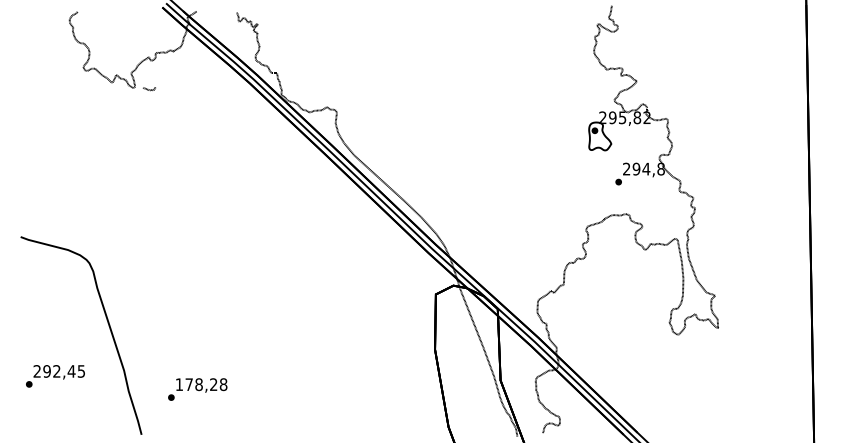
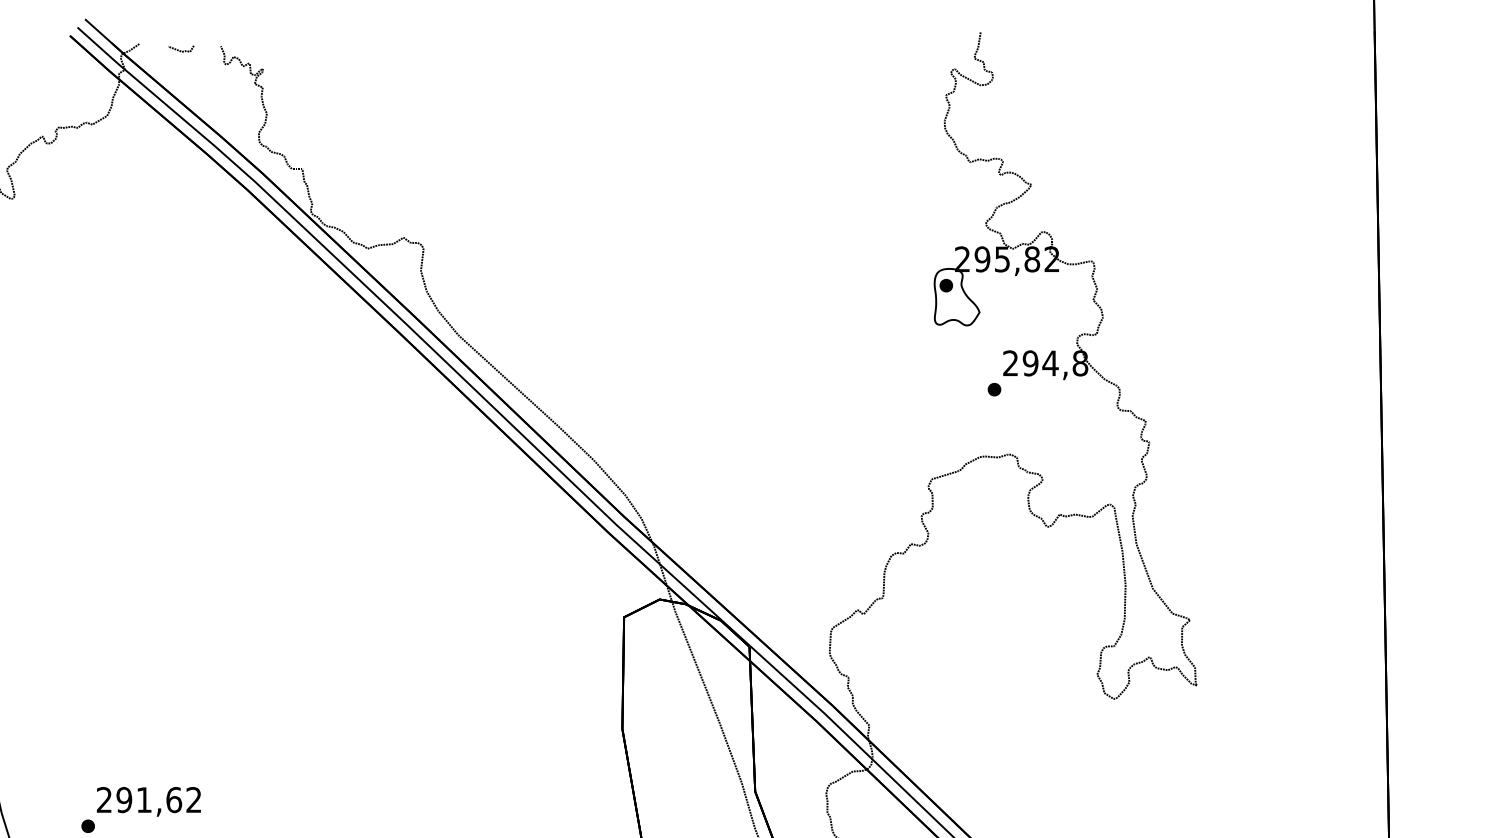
line: (149, 89) -> (181, 50), moved
text: (201, 384) -> (149, 799), 178,28 -> 291,62

